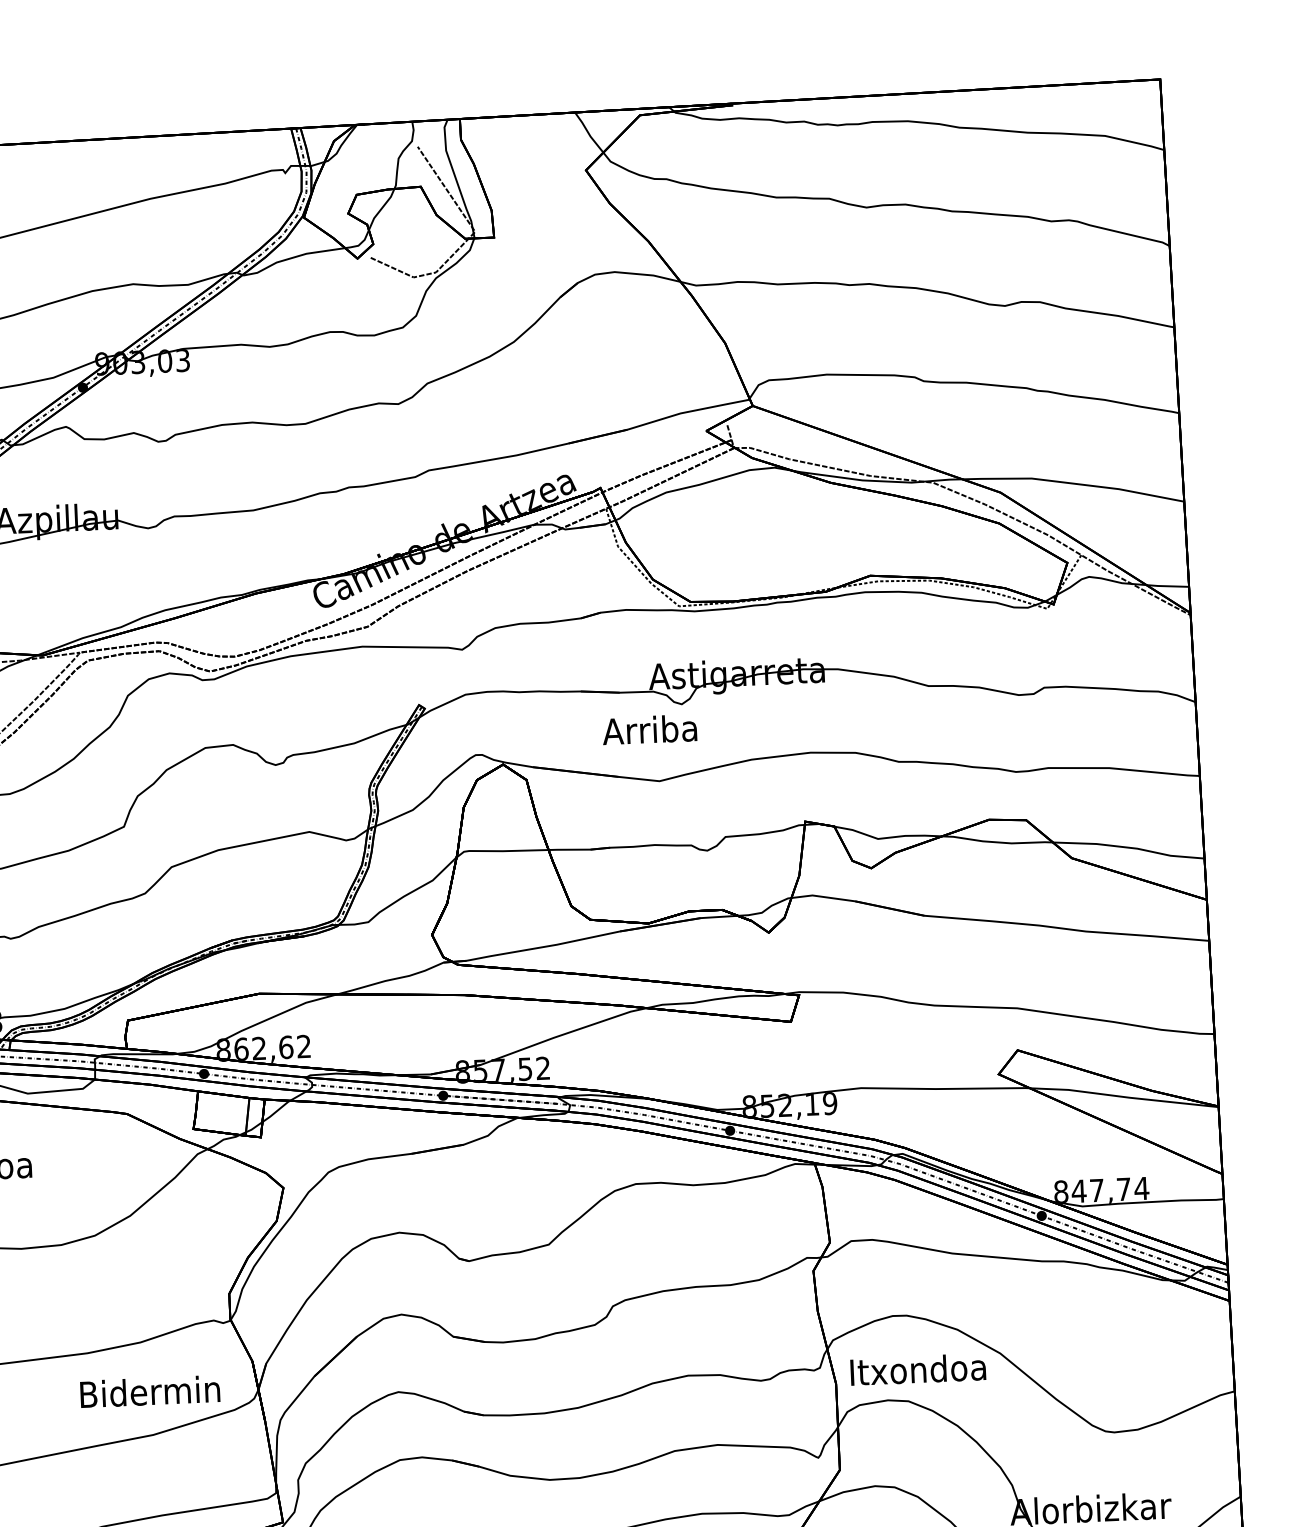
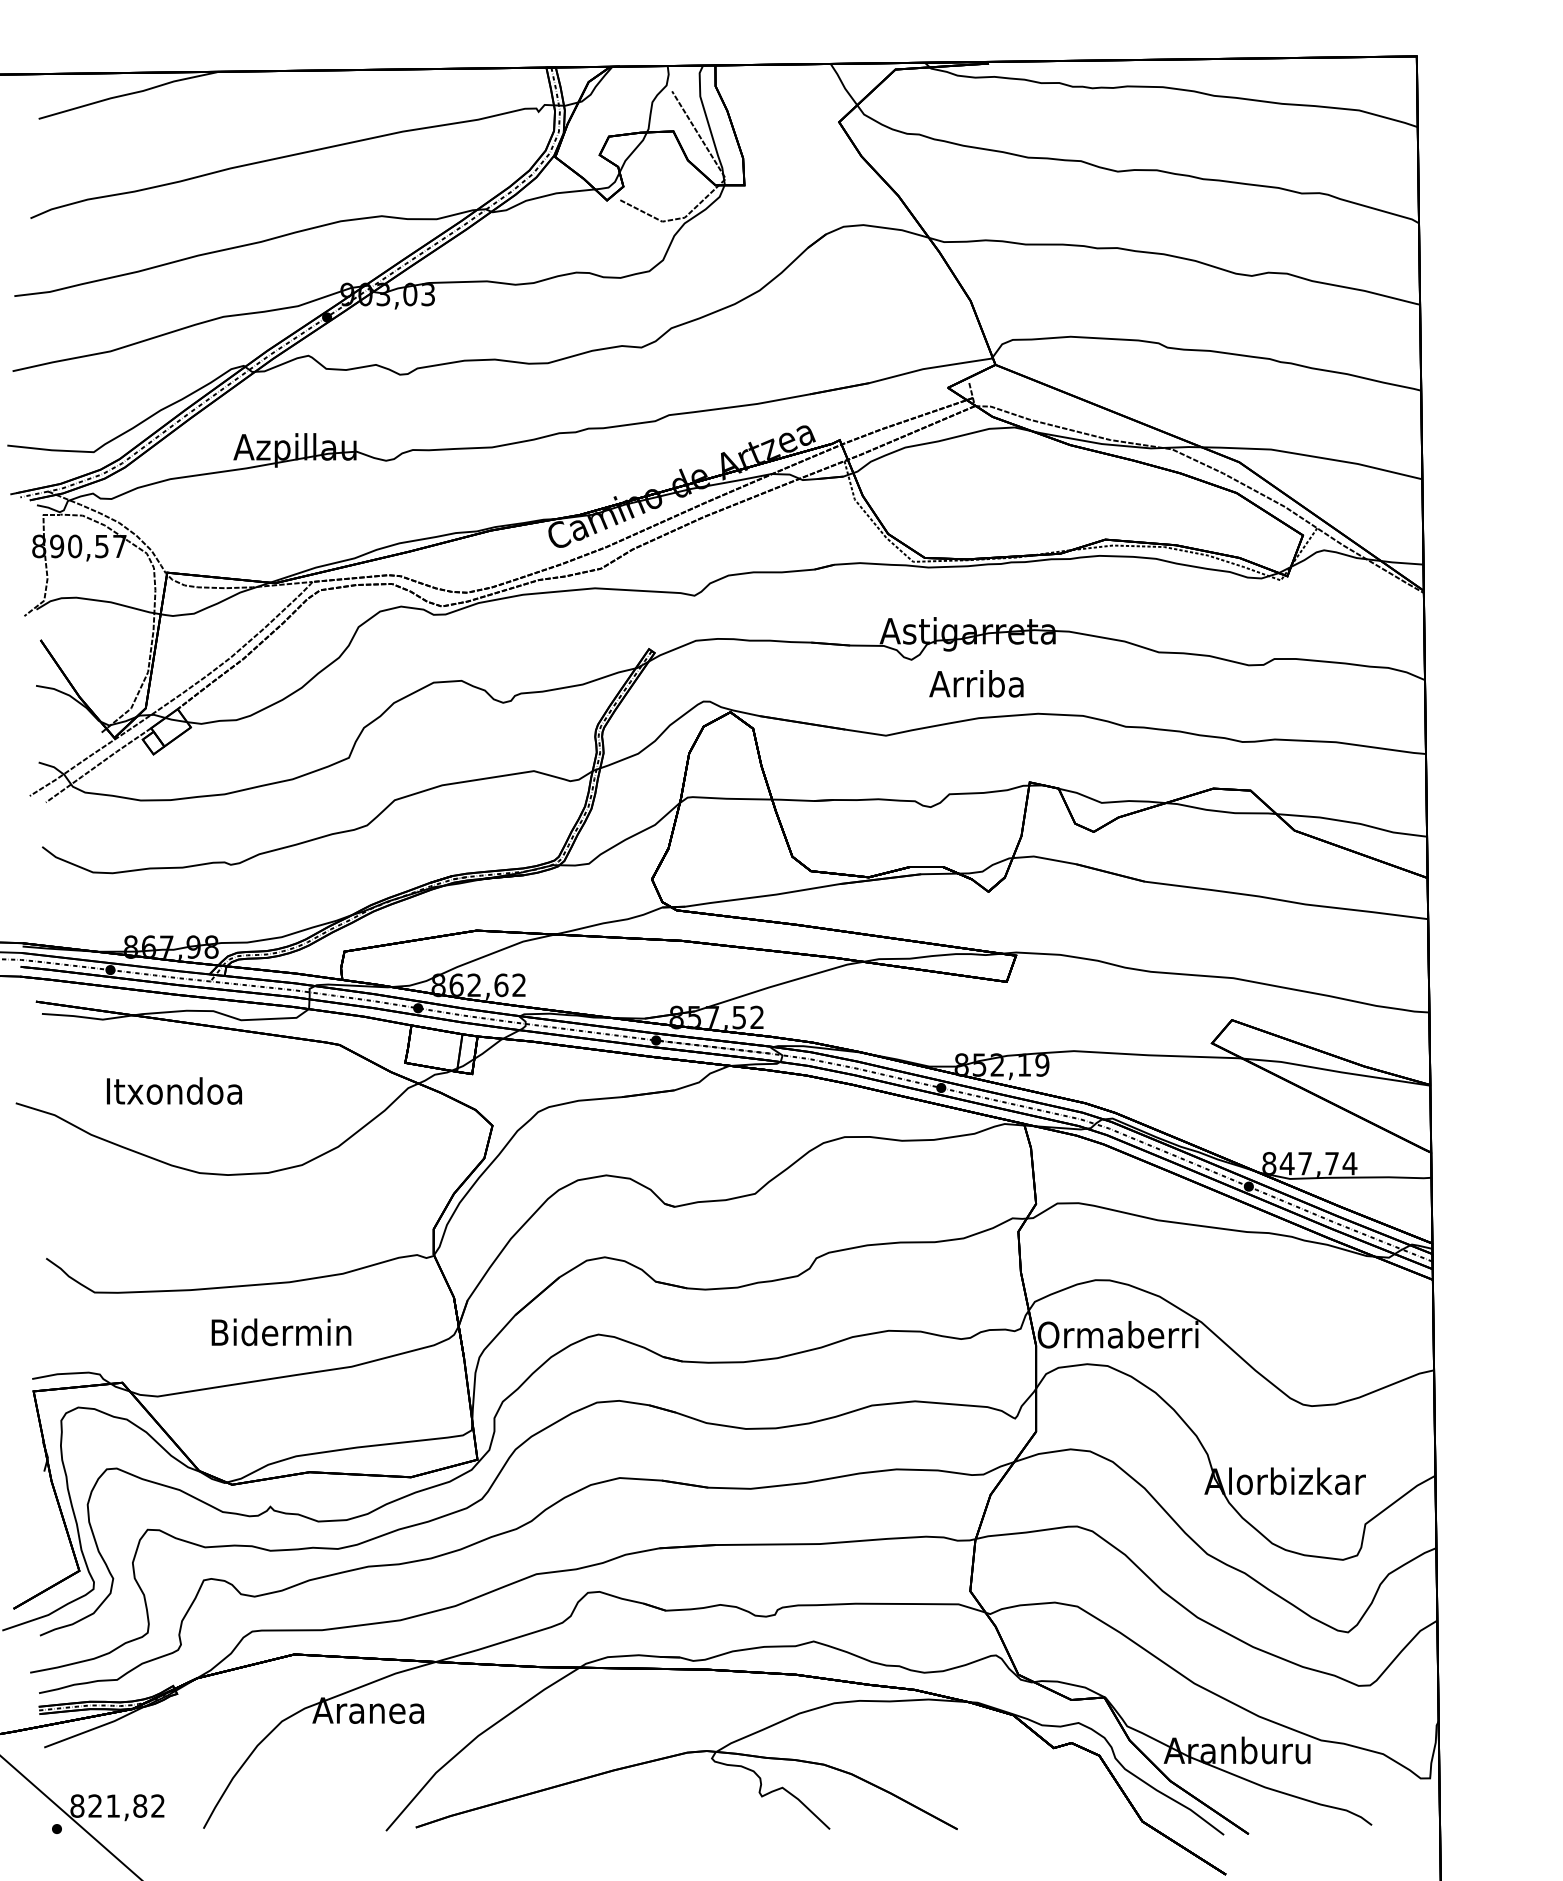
text: (649, 729) -> (976, 683), moved
text: (916, 1369) -> (1117, 1334), Itxondoa -> Ormaberri
text: (150, 1391) -> (281, 1332), moved

